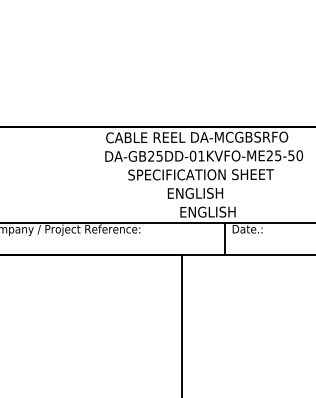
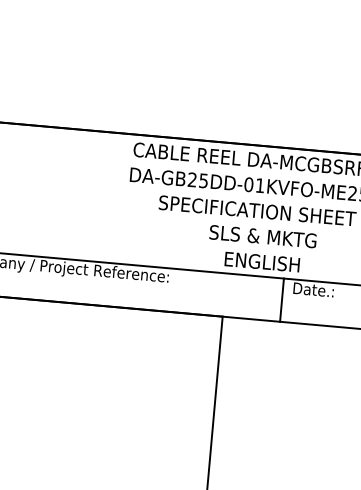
text: (206, 192) -> (262, 235), ENGLISH -> SLS & MKTG

